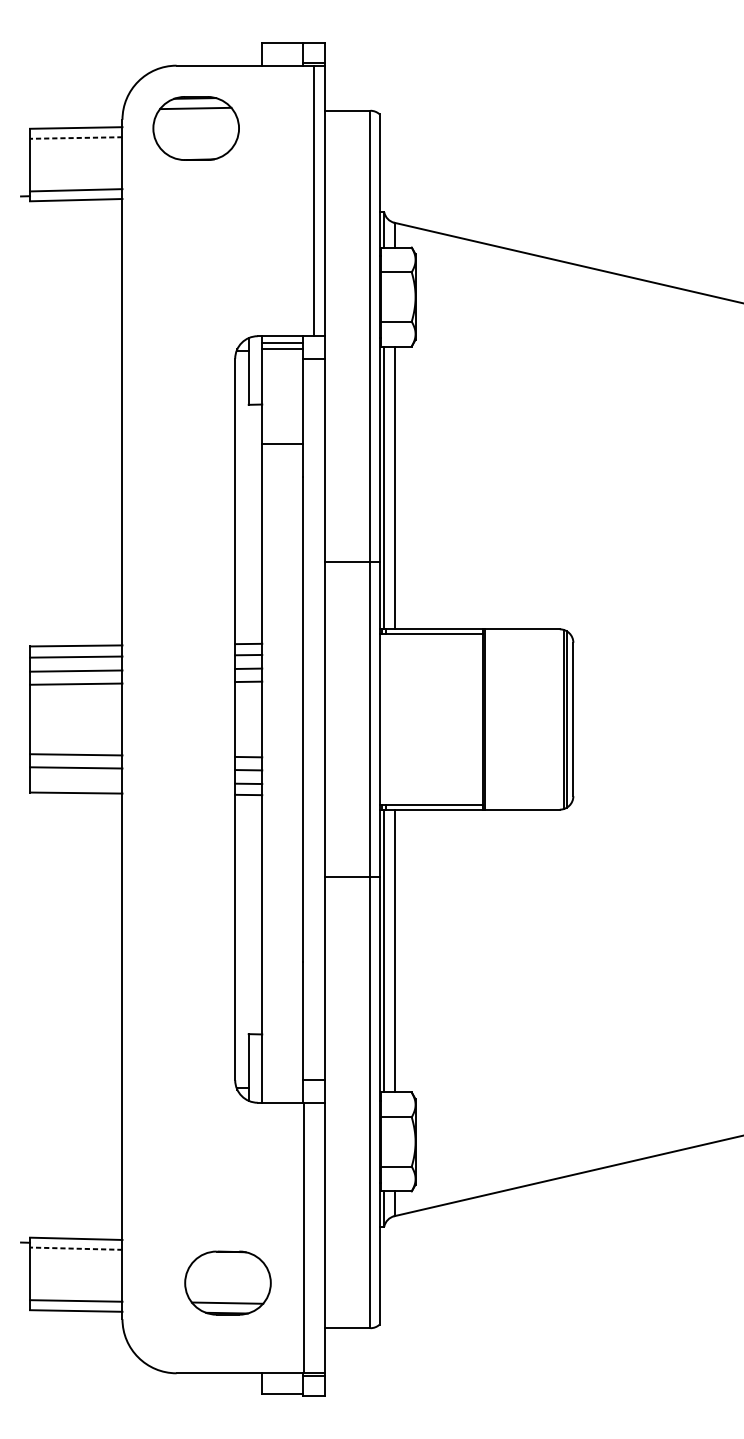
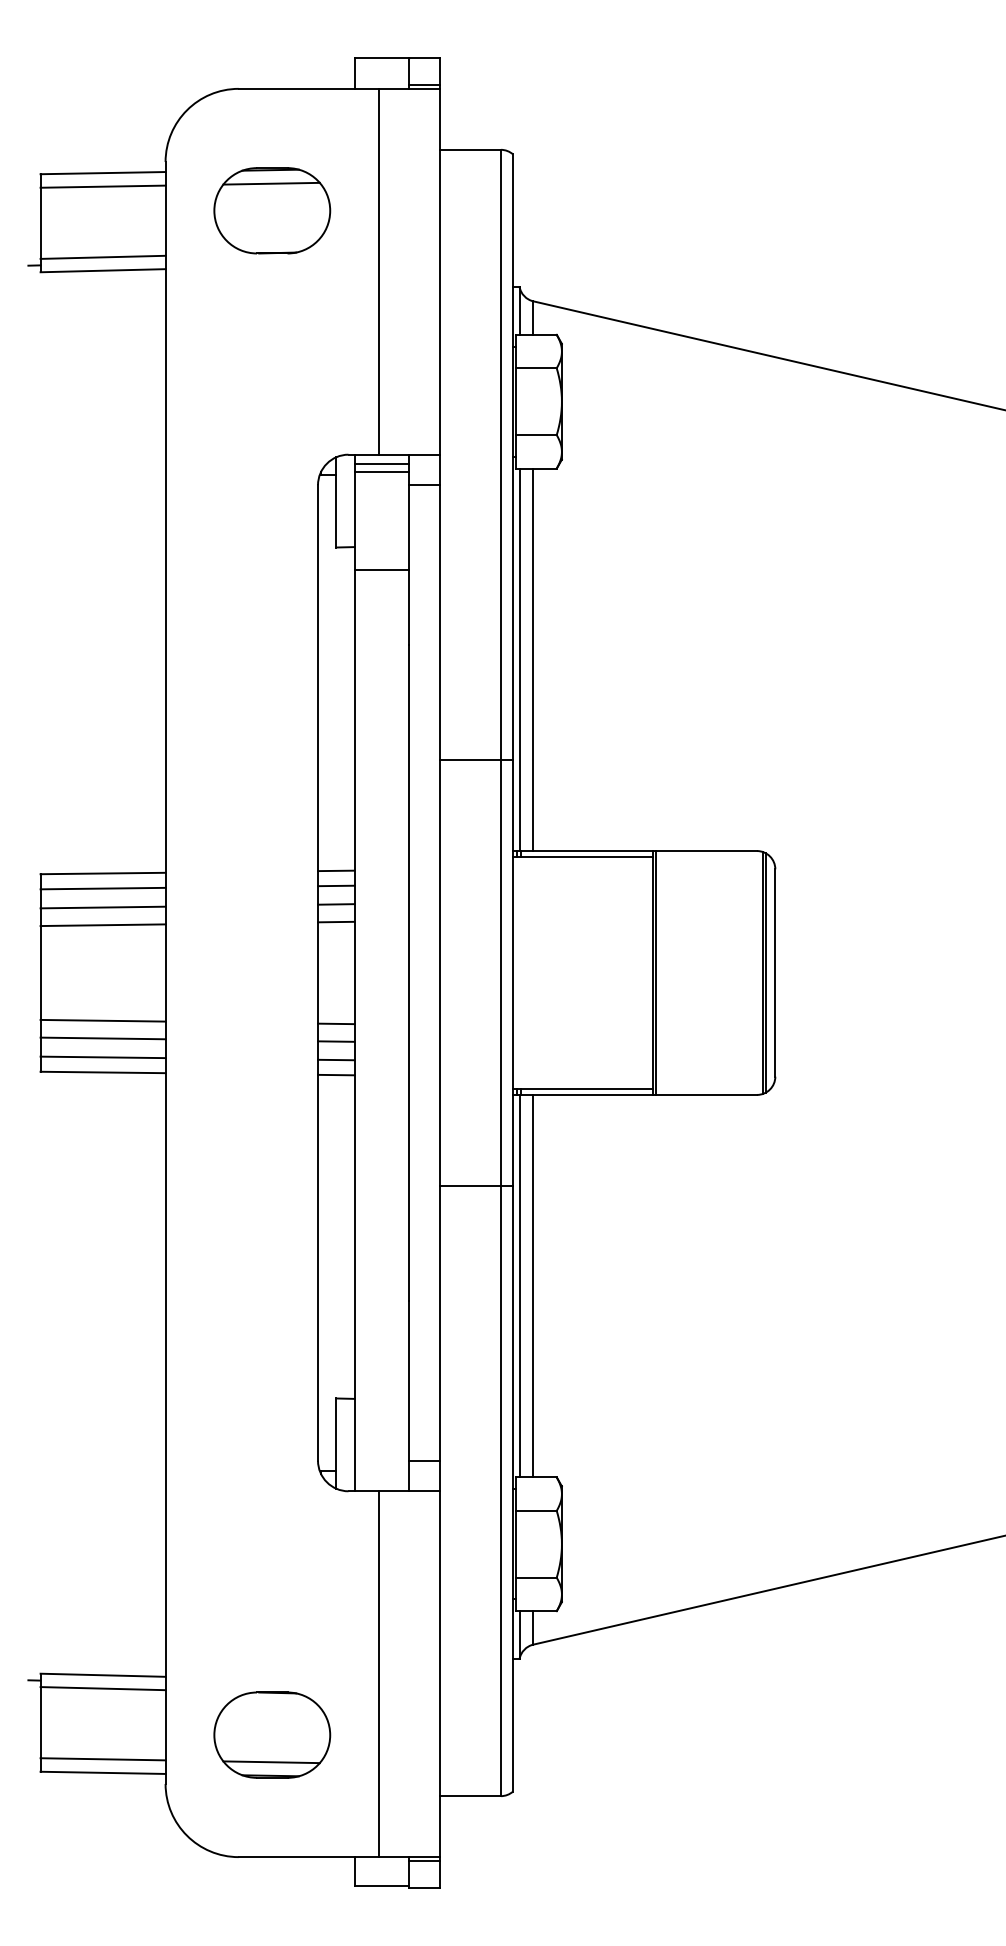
part: (196, 128) -> (272, 210), moved
line: (76, 137) -> (103, 186), dashed -> solid
line: (313, 200) -> (379, 271), moved
line: (282, 444) -> (381, 569), moved
line: (75, 781) -> (102, 1057), added
line: (304, 1238) -> (379, 1674), moved
line: (76, 1248) -> (103, 1688), dashed -> solid
part: (228, 1282) -> (272, 1734), moved

